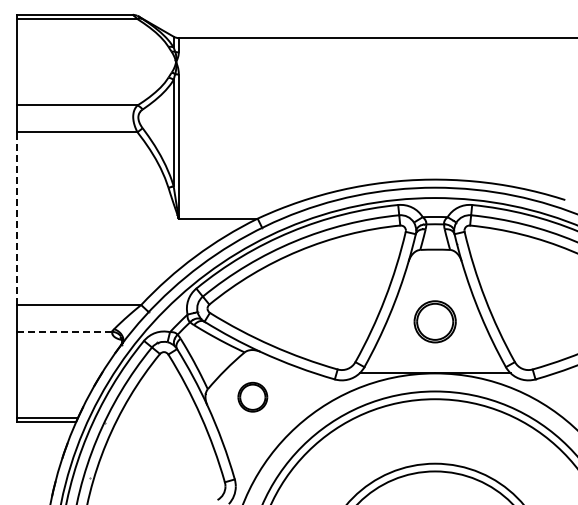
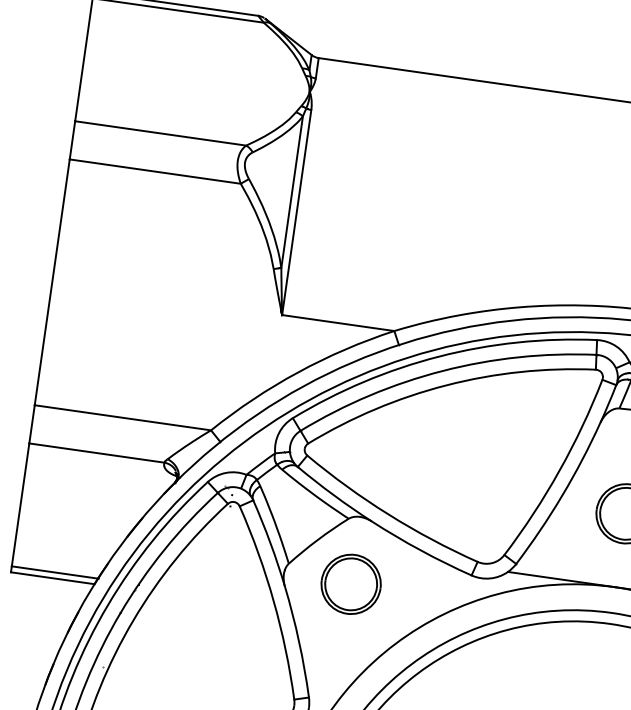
line: (17, 218) -> (52, 282), dashed -> solid
line: (65, 331) -> (97, 452), dashed -> solid
part: (252, 396) -> (350, 583), size x1.43

